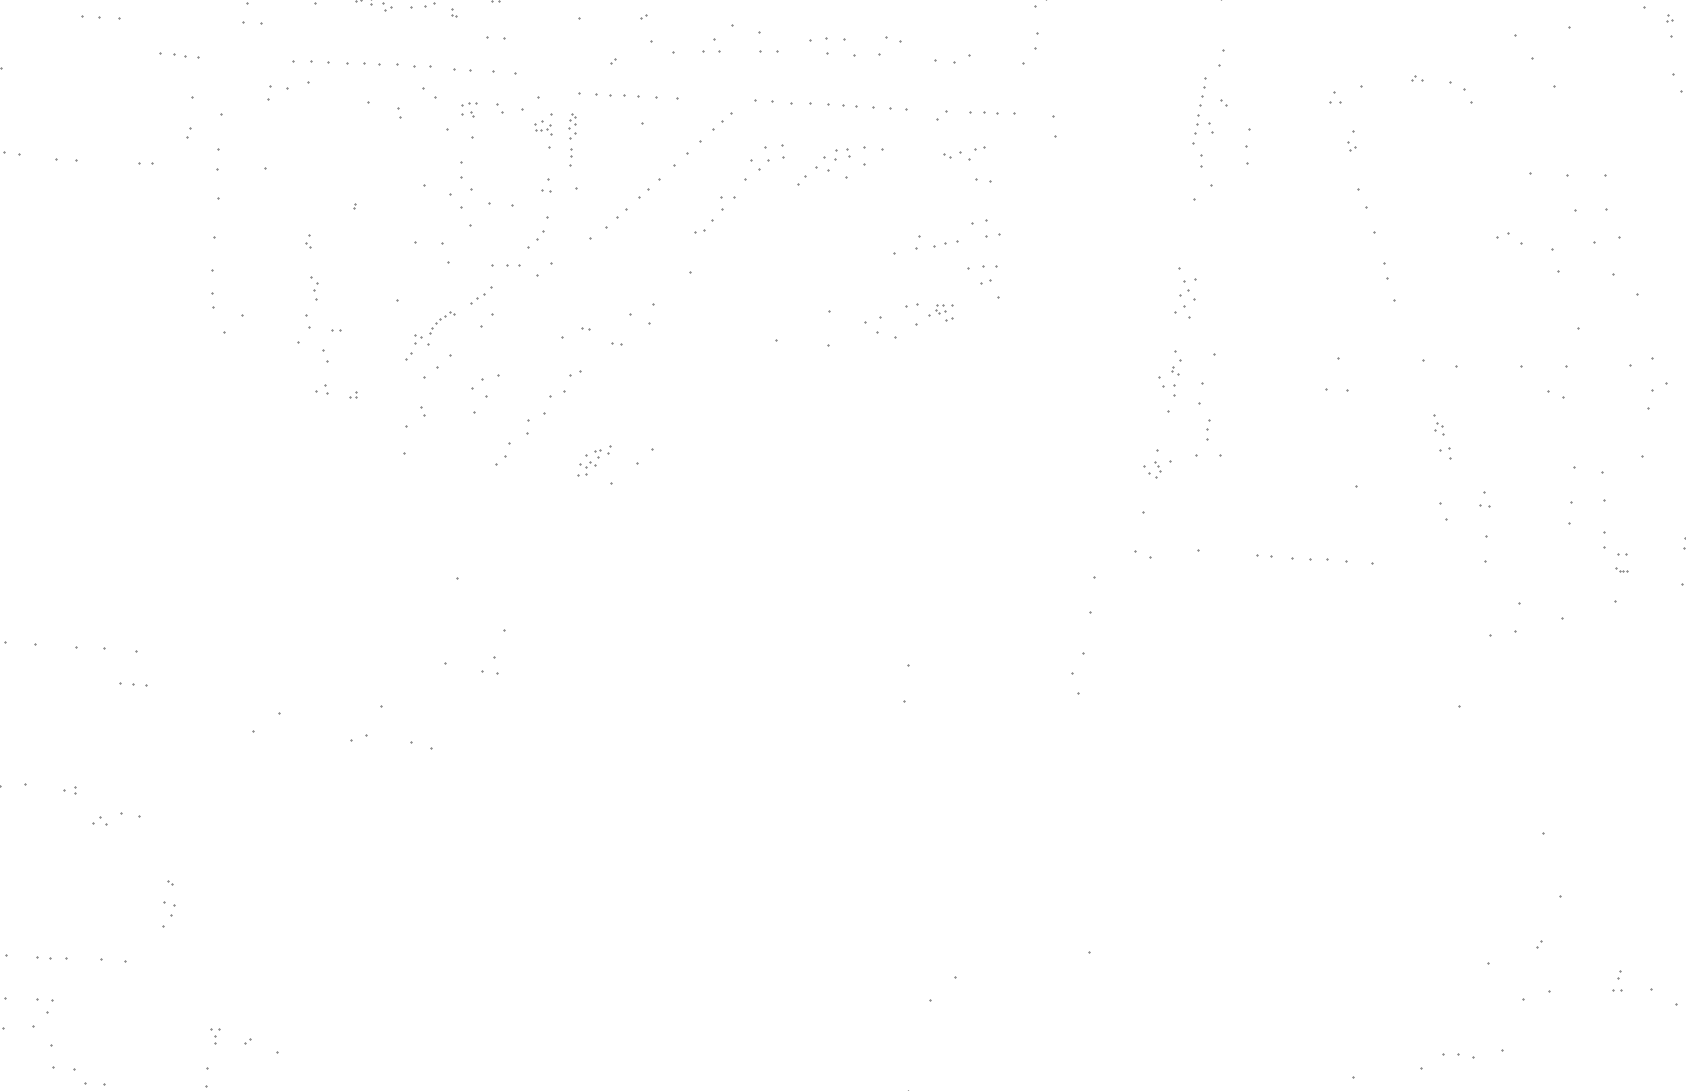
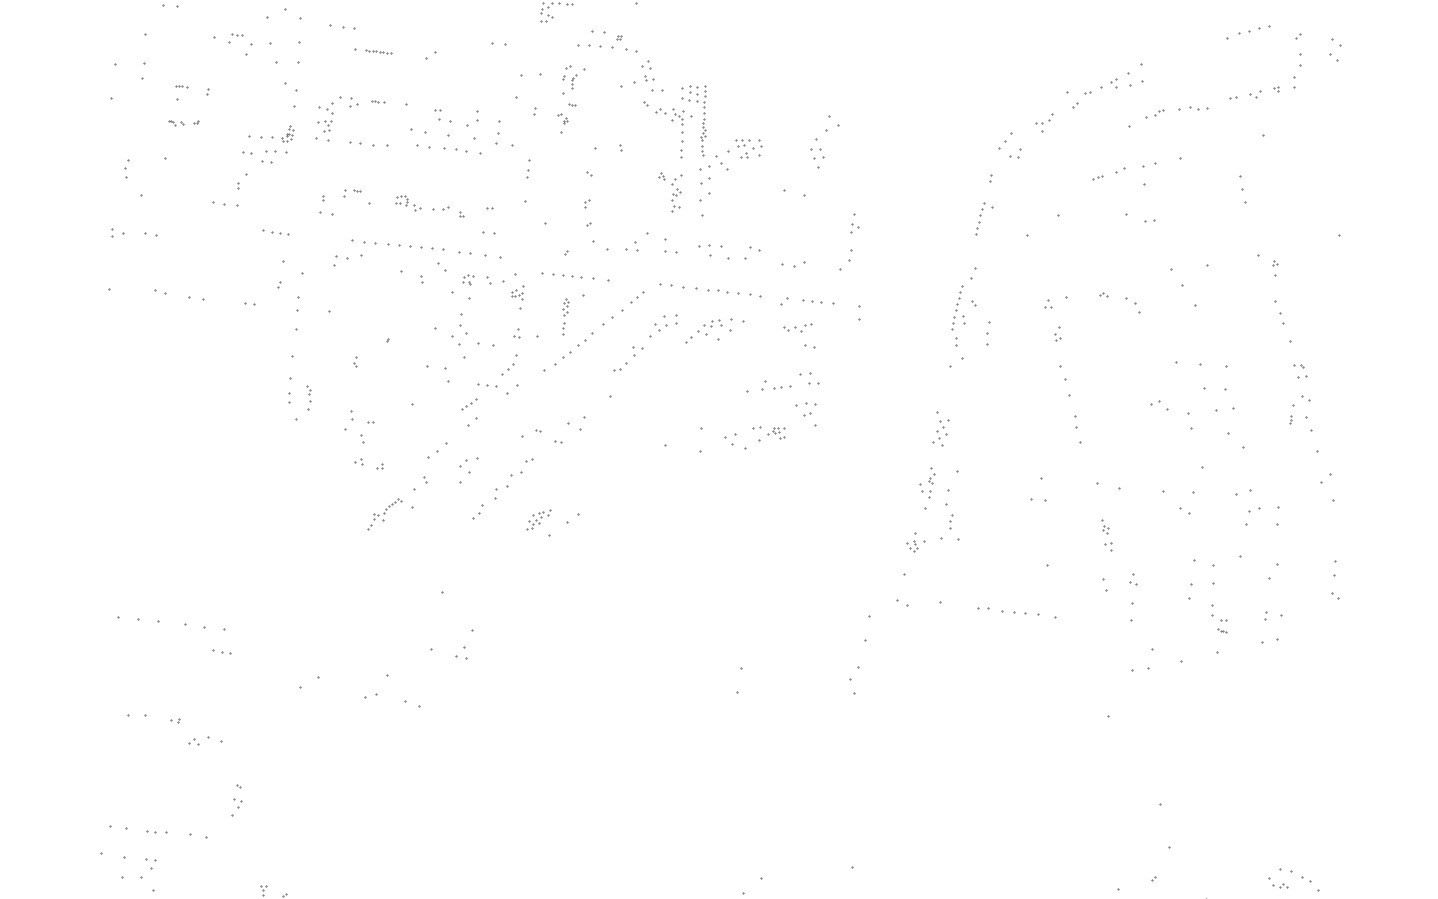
part: (573, 139) -> (565, 316), moved
part: (314, 288) -> (308, 393), moved
part: (430, 335) -> (384, 514), moved

